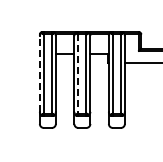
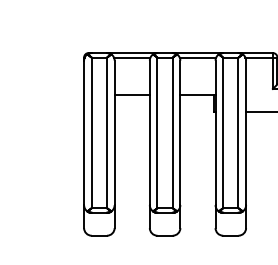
line: (39, 74) -> (83, 133), dashed -> solid
line: (78, 74) -> (157, 133), dashed -> solid

